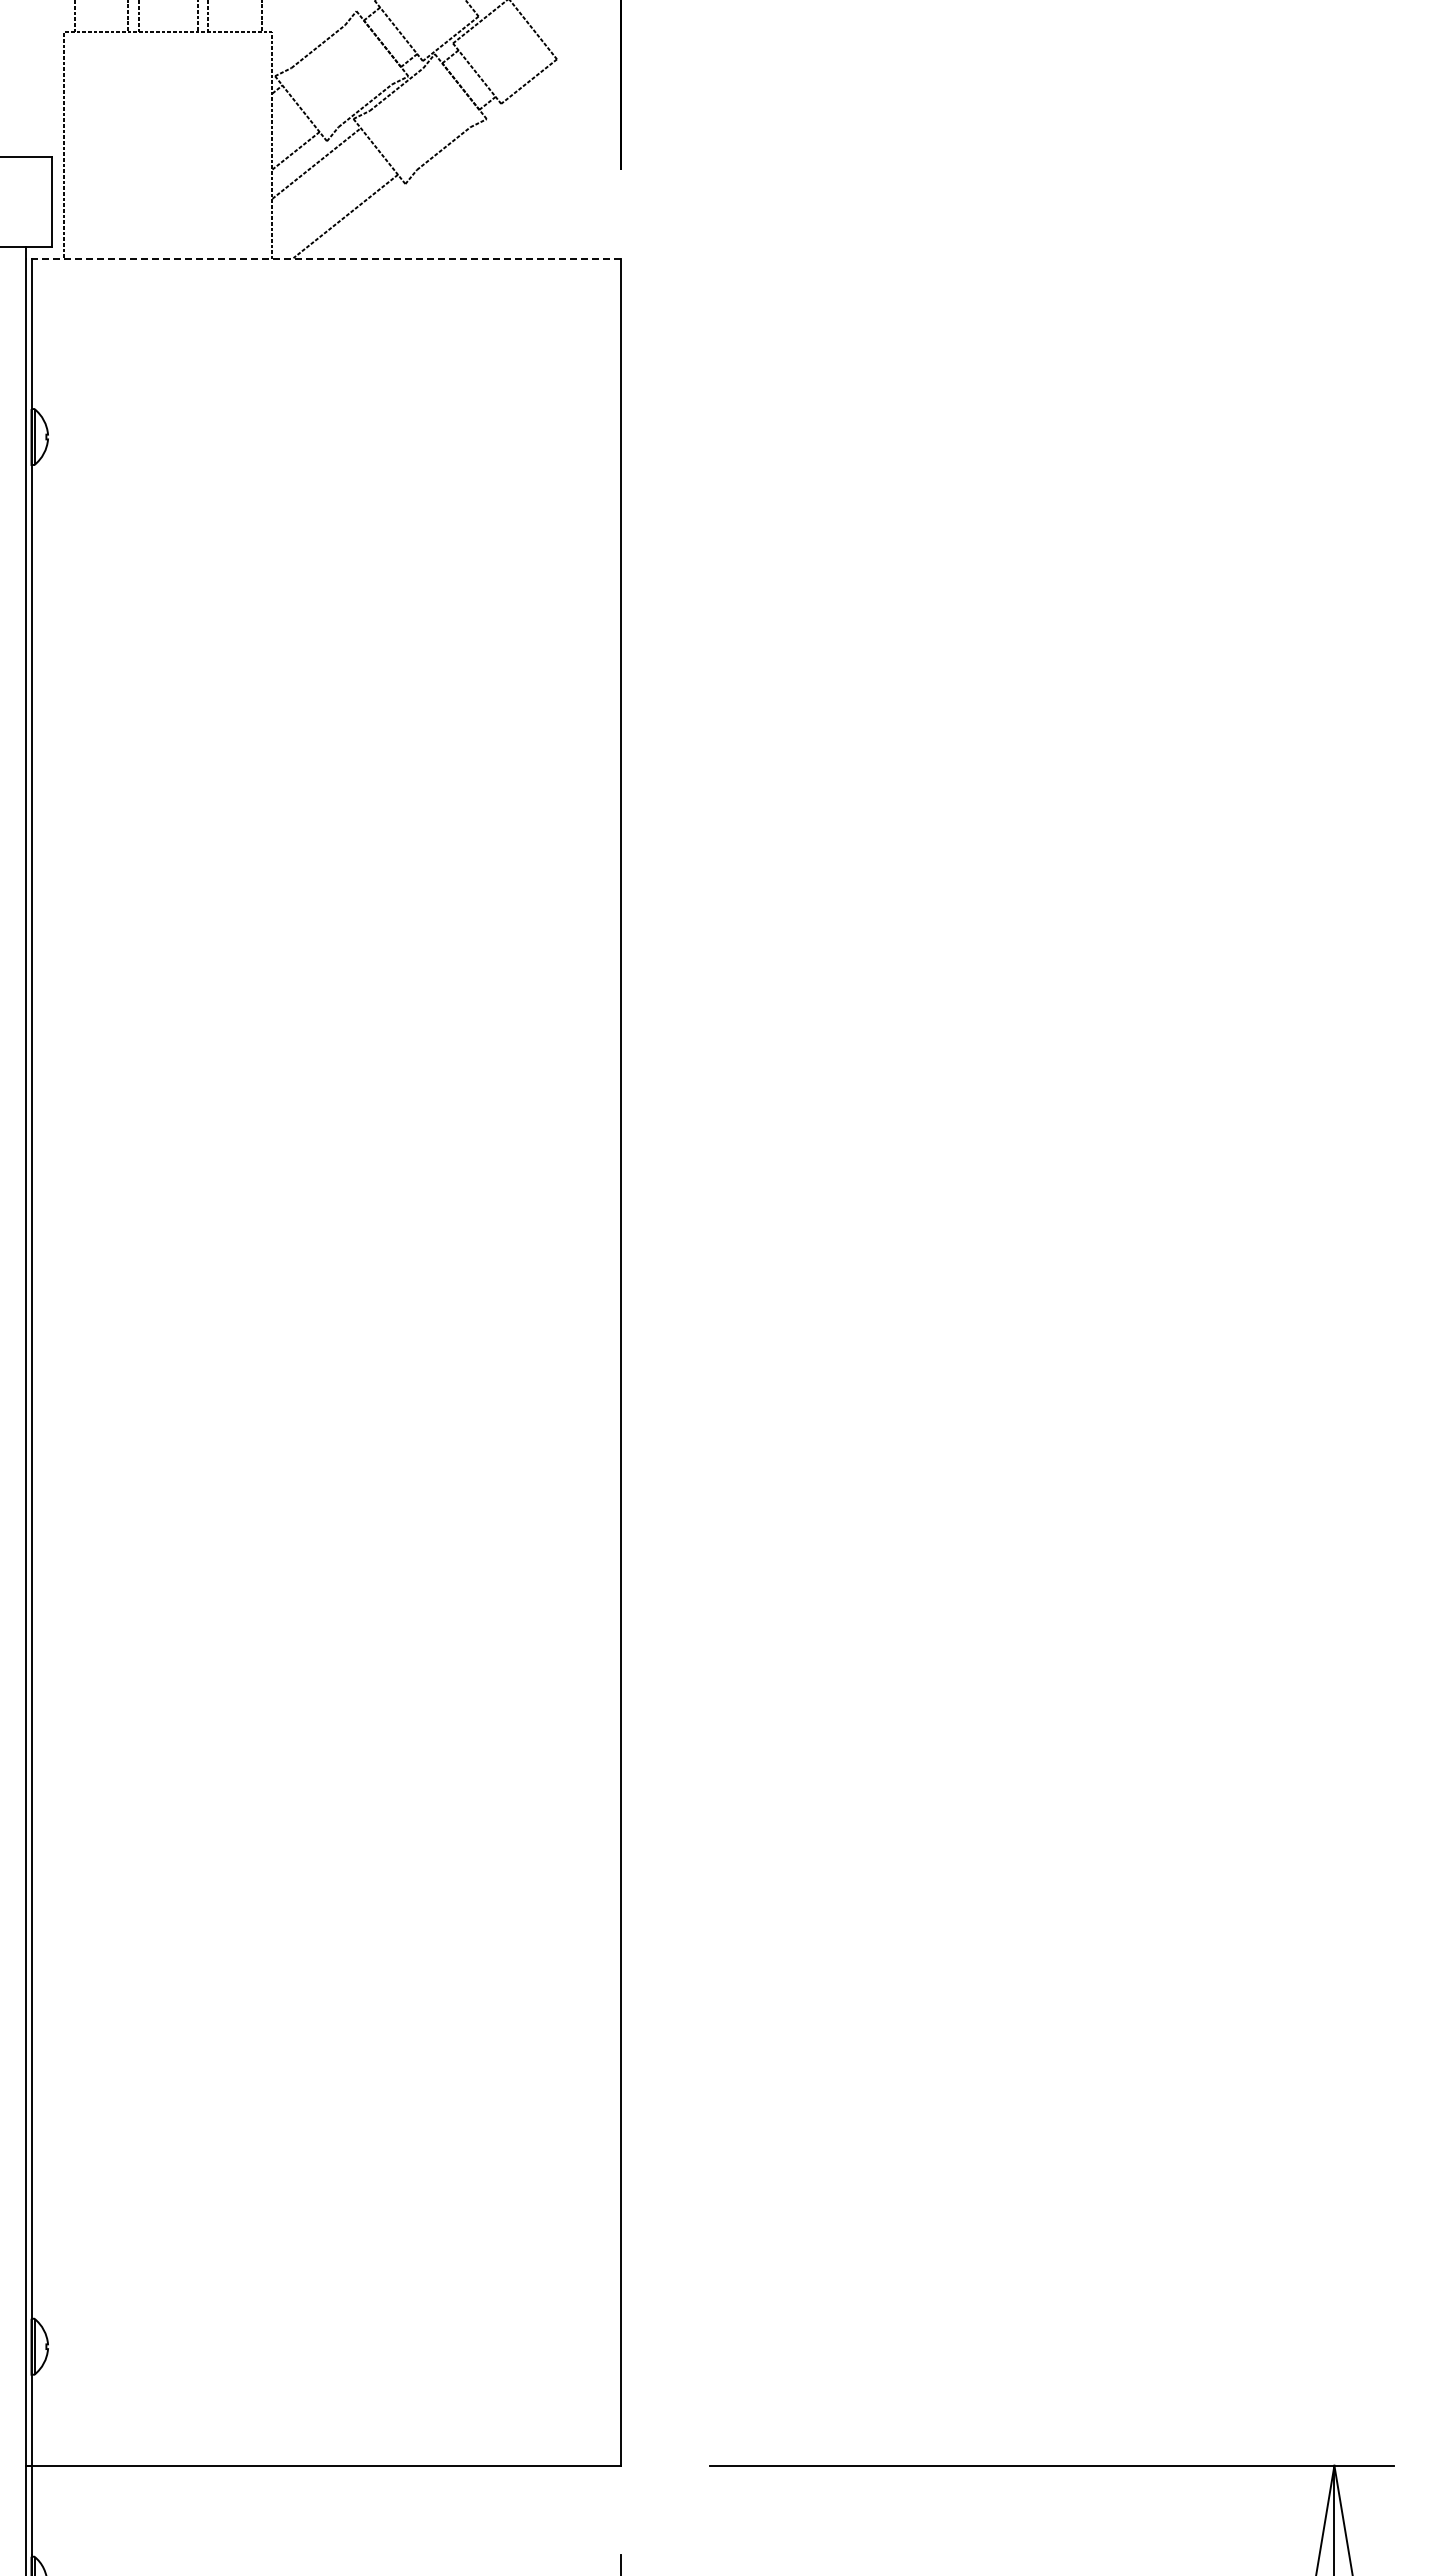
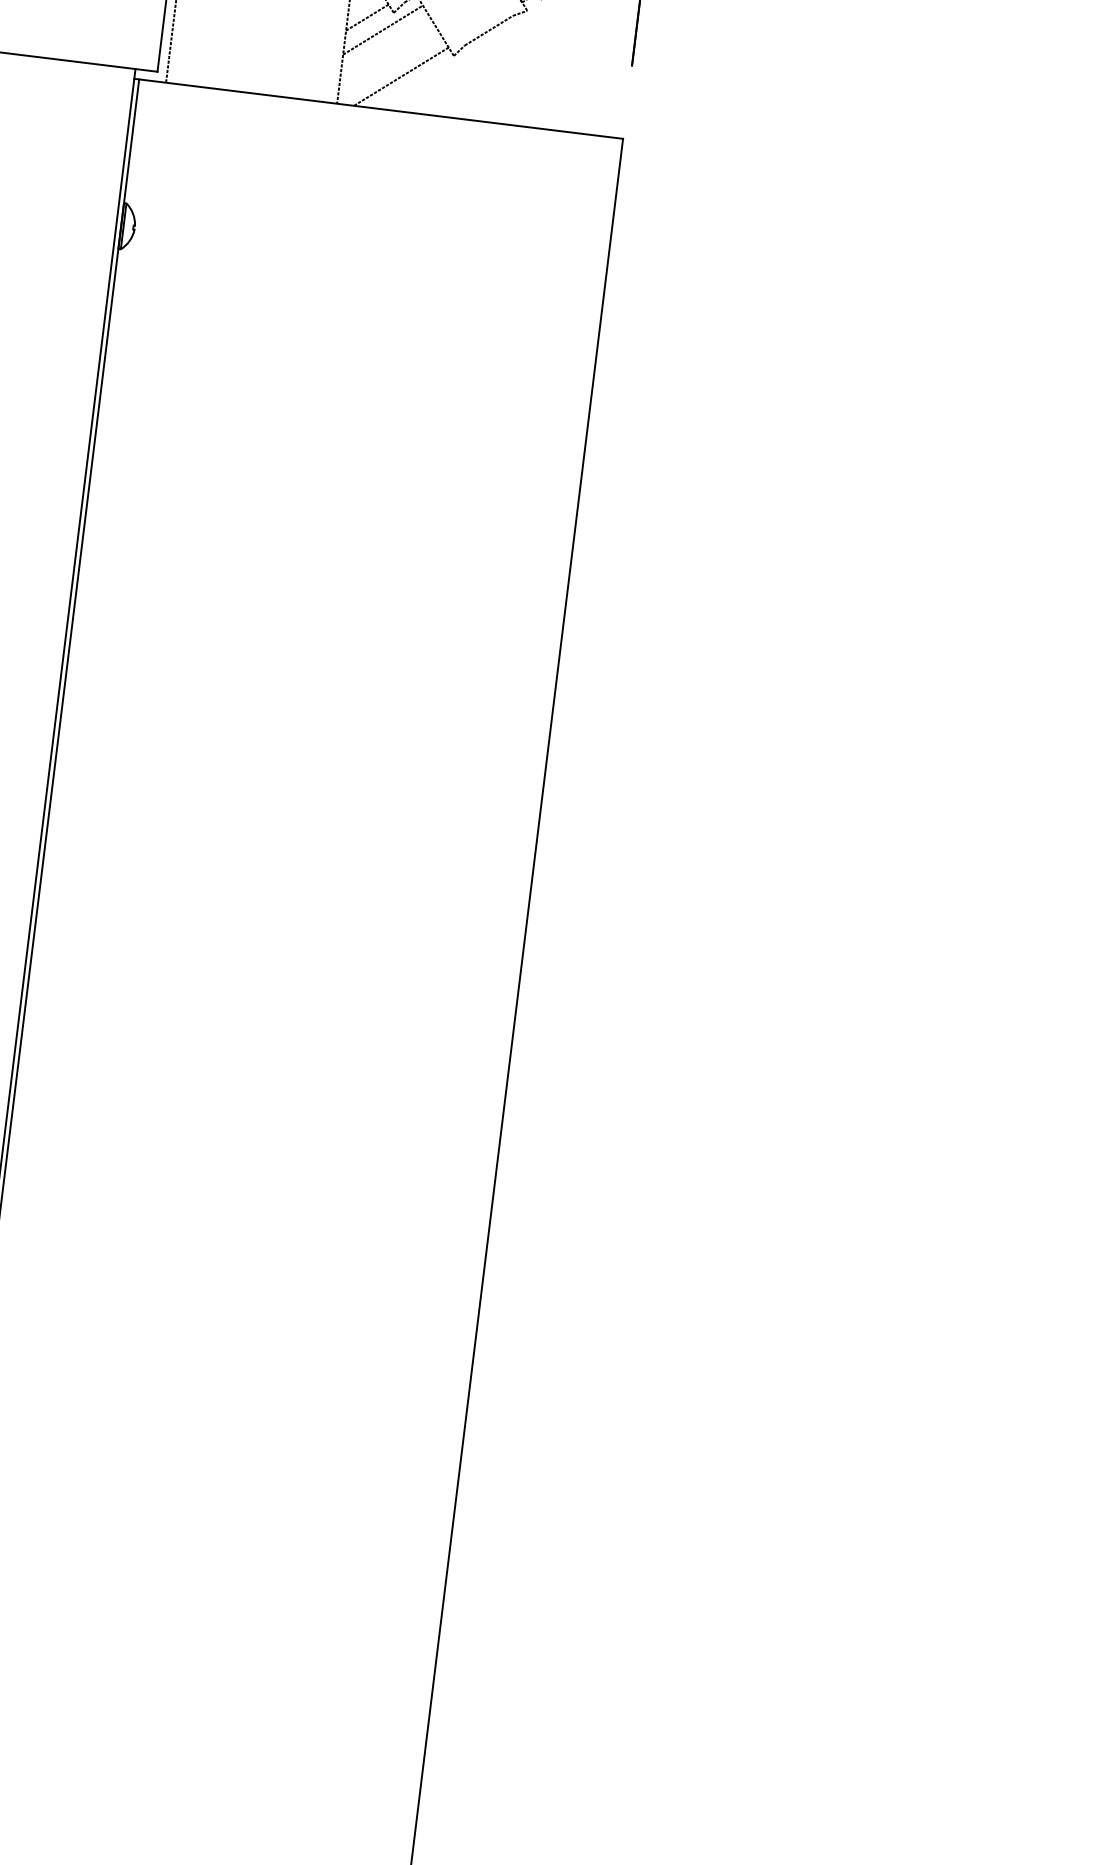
line: (322, 258) -> (378, 108), dashed -> solid

